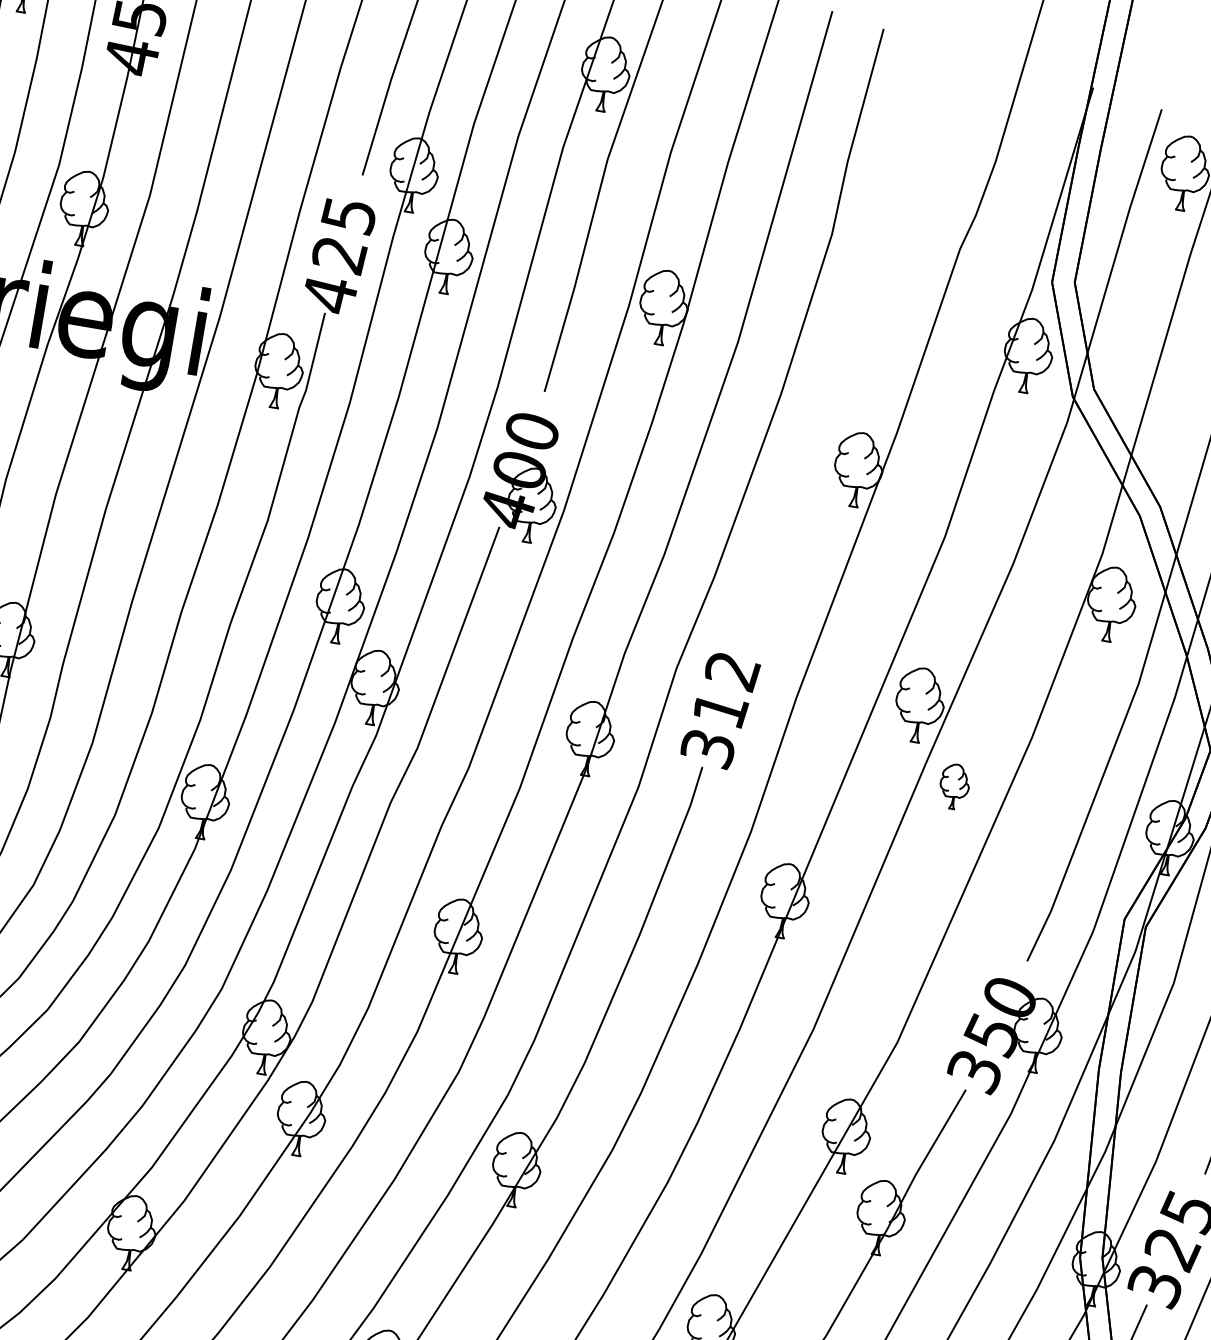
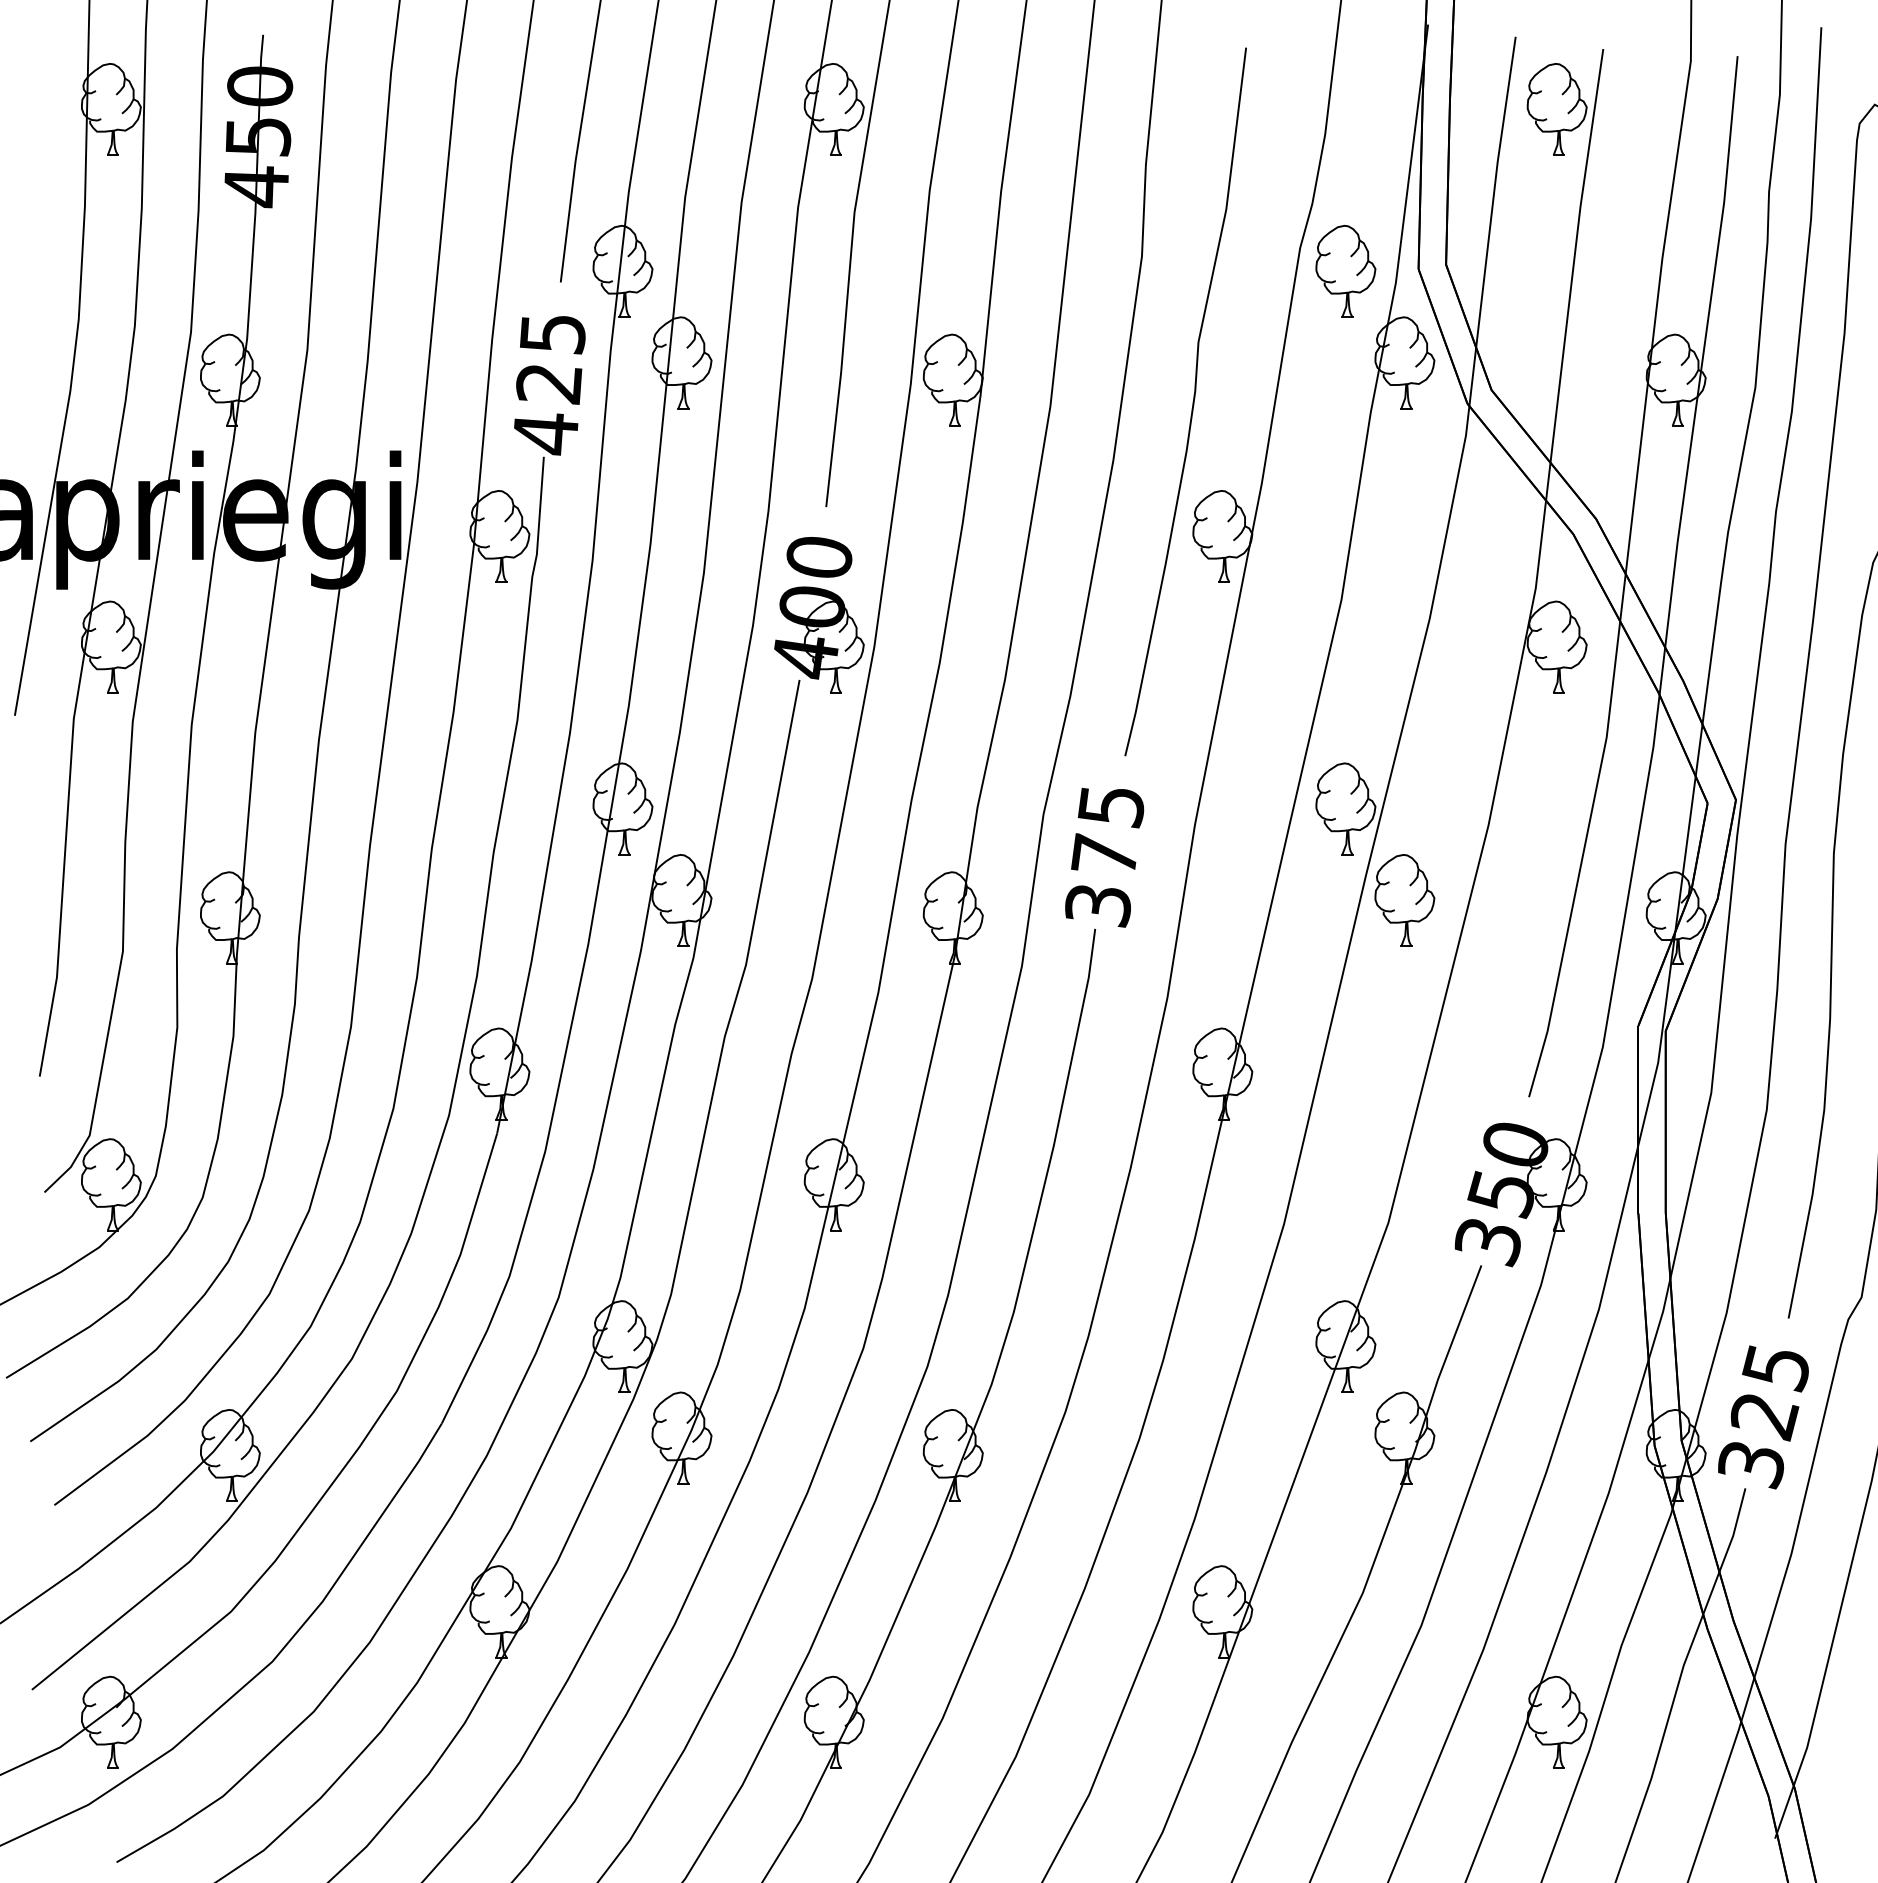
part: (993, 273) -> (1345, 270), added
curve: (852, 357) -> (1192, 401), added
text: (726, 689) -> (1108, 830), 312 -> 375
part: (954, 786) -> (1404, 900), size x1.67

